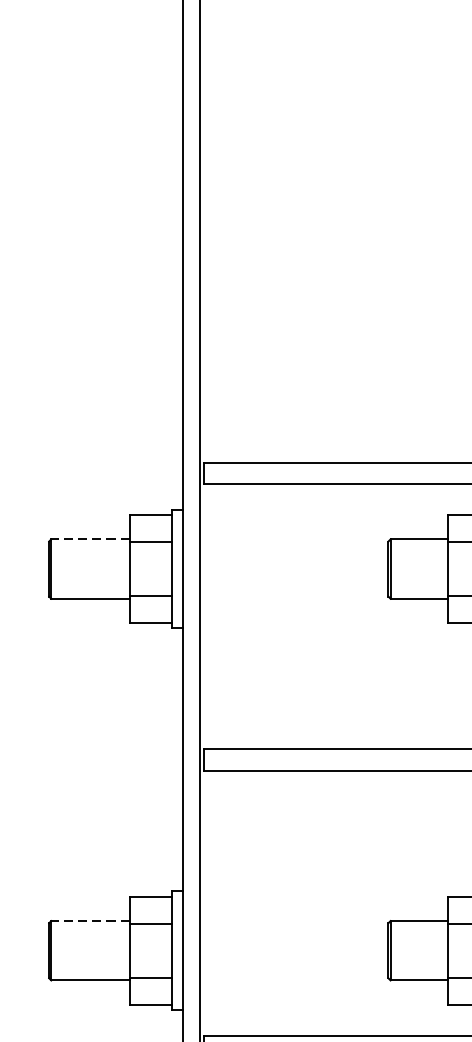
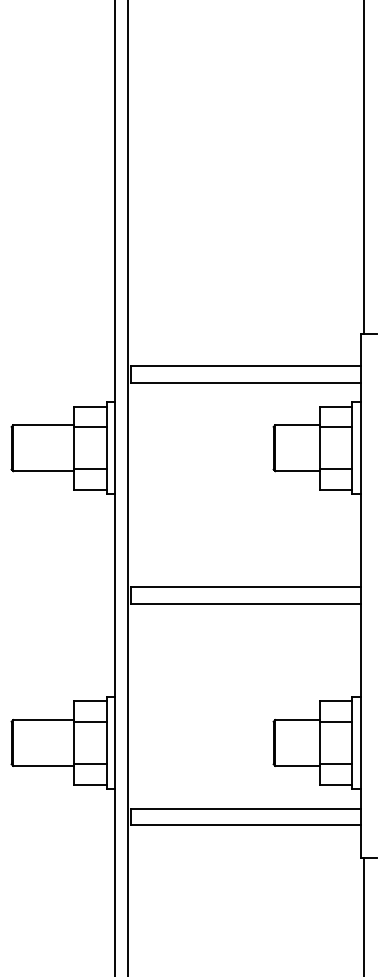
line: (90, 539) -> (43, 425), dashed -> solid
line: (90, 921) -> (43, 720), dashed -> solid

